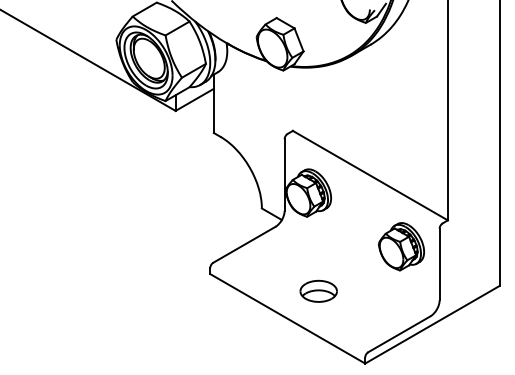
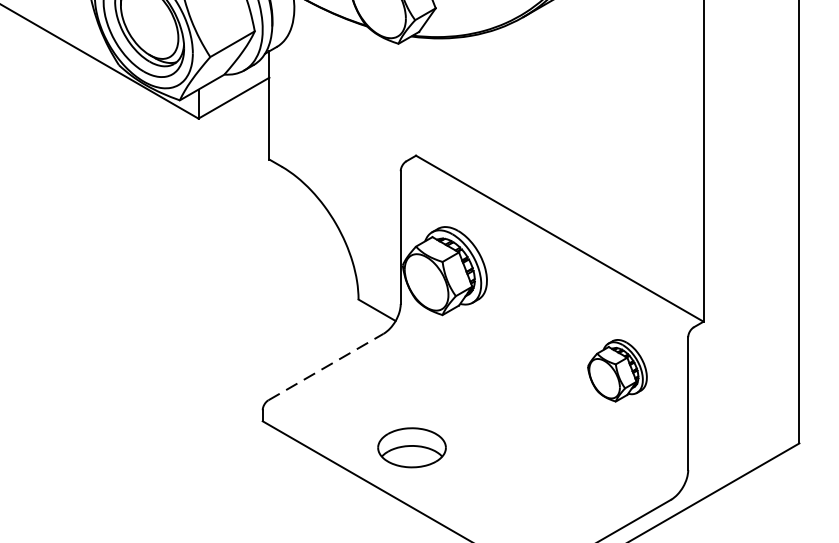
line: (244, 244) -> (326, 366), solid -> dashed
part: (401, 246) -> (617, 370), size x0.7
part: (318, 290) -> (411, 446), moved

